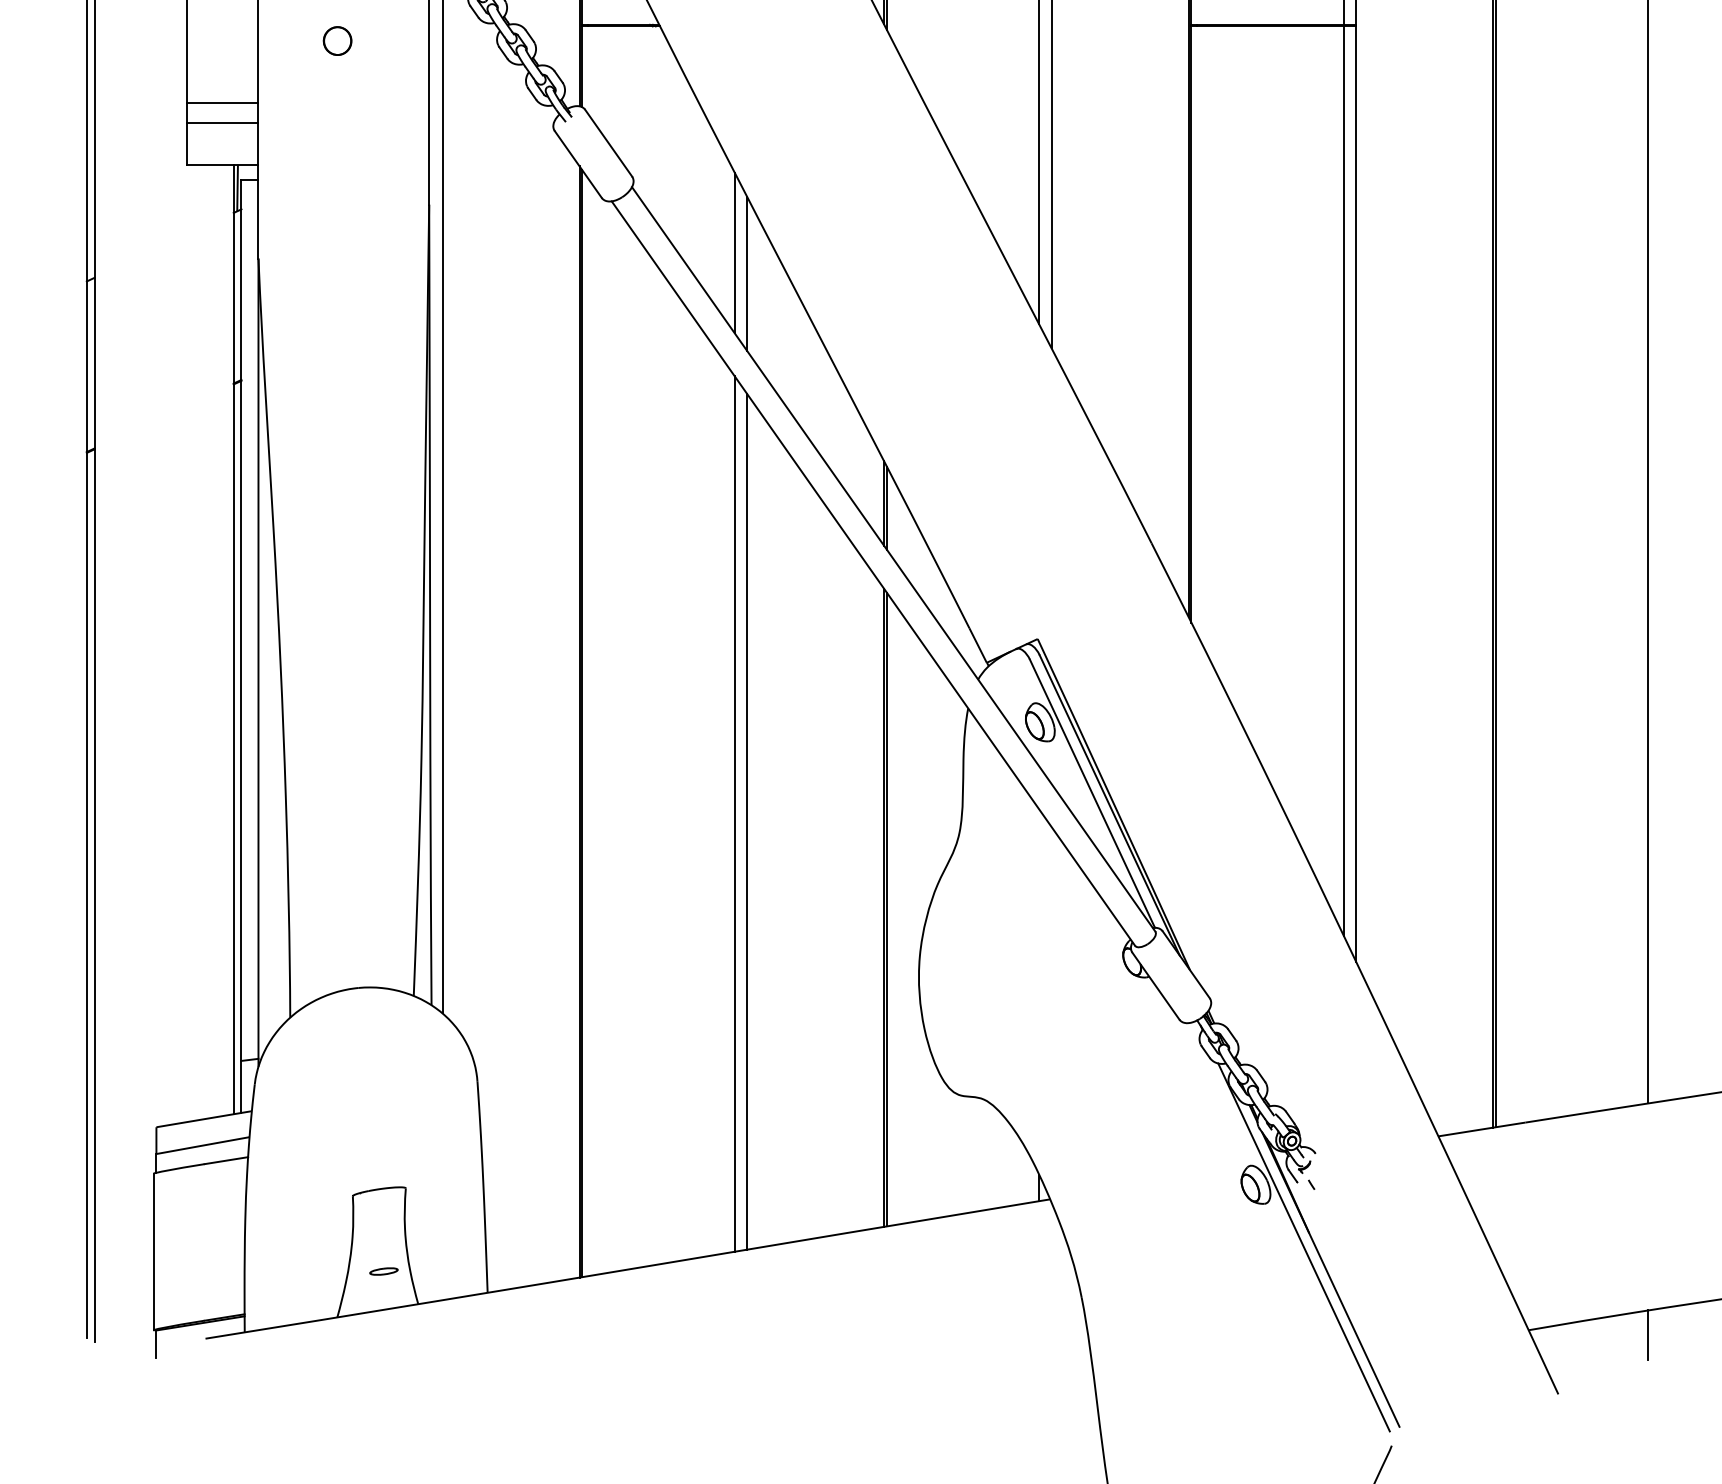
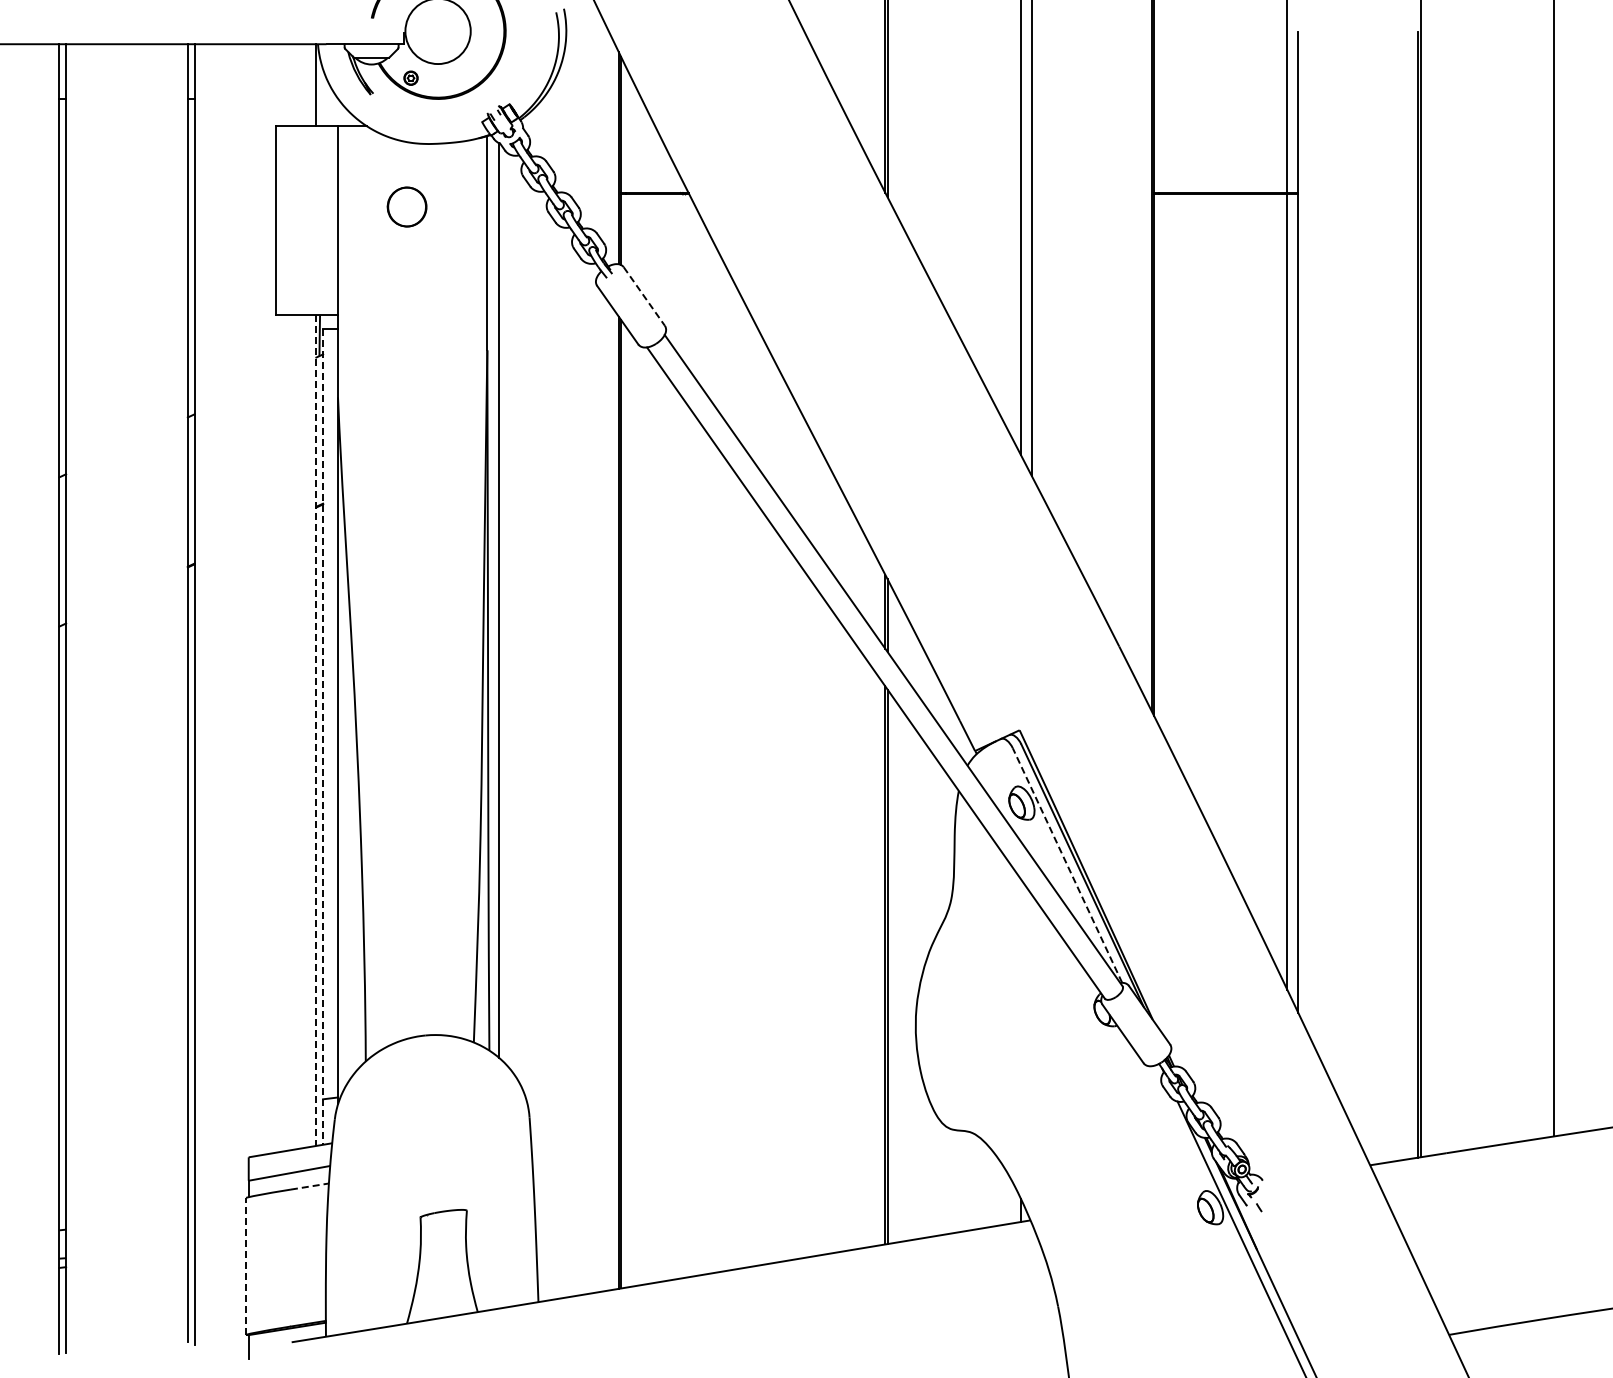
part: (337, 41) -> (407, 207), size x1.6
line: (222, 103) -> (306, 261), removed
line: (222, 122) -> (306, 278), removed
line: (608, 143) -> (644, 296), solid -> dashed
line: (734, 252) -> (754, 392), removed
line: (747, 273) -> (765, 410), removed
line: (233, 640) -> (316, 731), solid -> dashed
line: (241, 646) -> (323, 736), solid -> dashed
line: (1092, 793) -> (1067, 865), solid -> dashed
line: (734, 814) -> (754, 883), removed
line: (747, 821) -> (765, 889), removed
line: (227, 1160) -> (310, 1186), solid -> dashed
line: (153, 1250) -> (246, 1265), solid -> dashed
part: (383, 1271) -> (447, 1283), removed
line: (1648, 1334) -> (1553, 1338), removed

